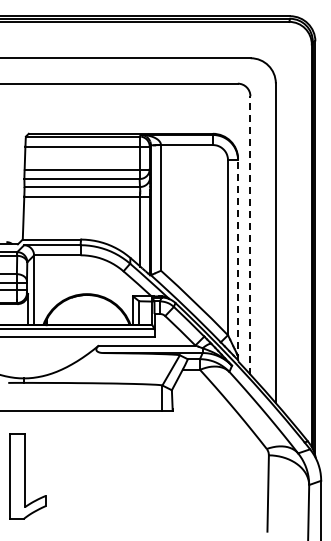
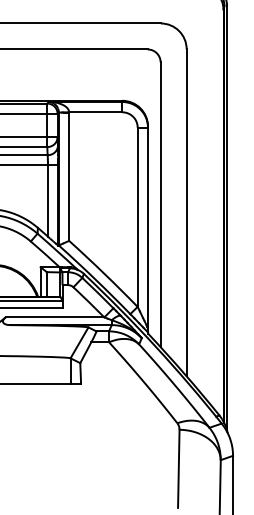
line: (250, 234) -> (160, 203), dashed -> solid
line: (238, 259) -> (148, 229), dashed -> solid

